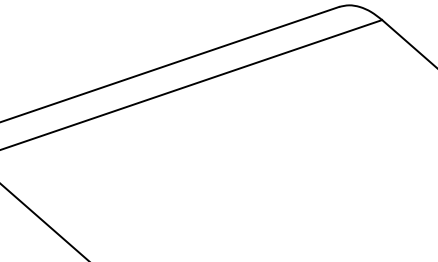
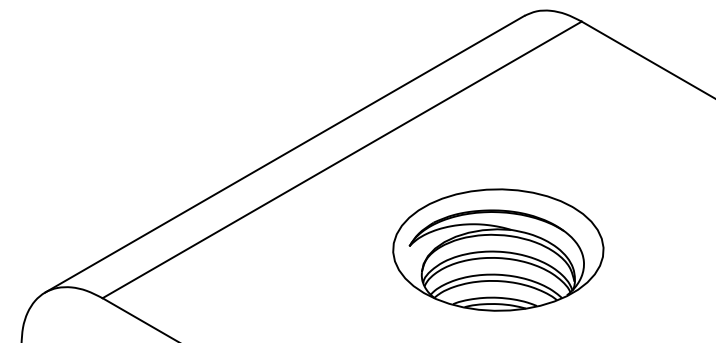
part: (283, 182) -> (498, 249), added

